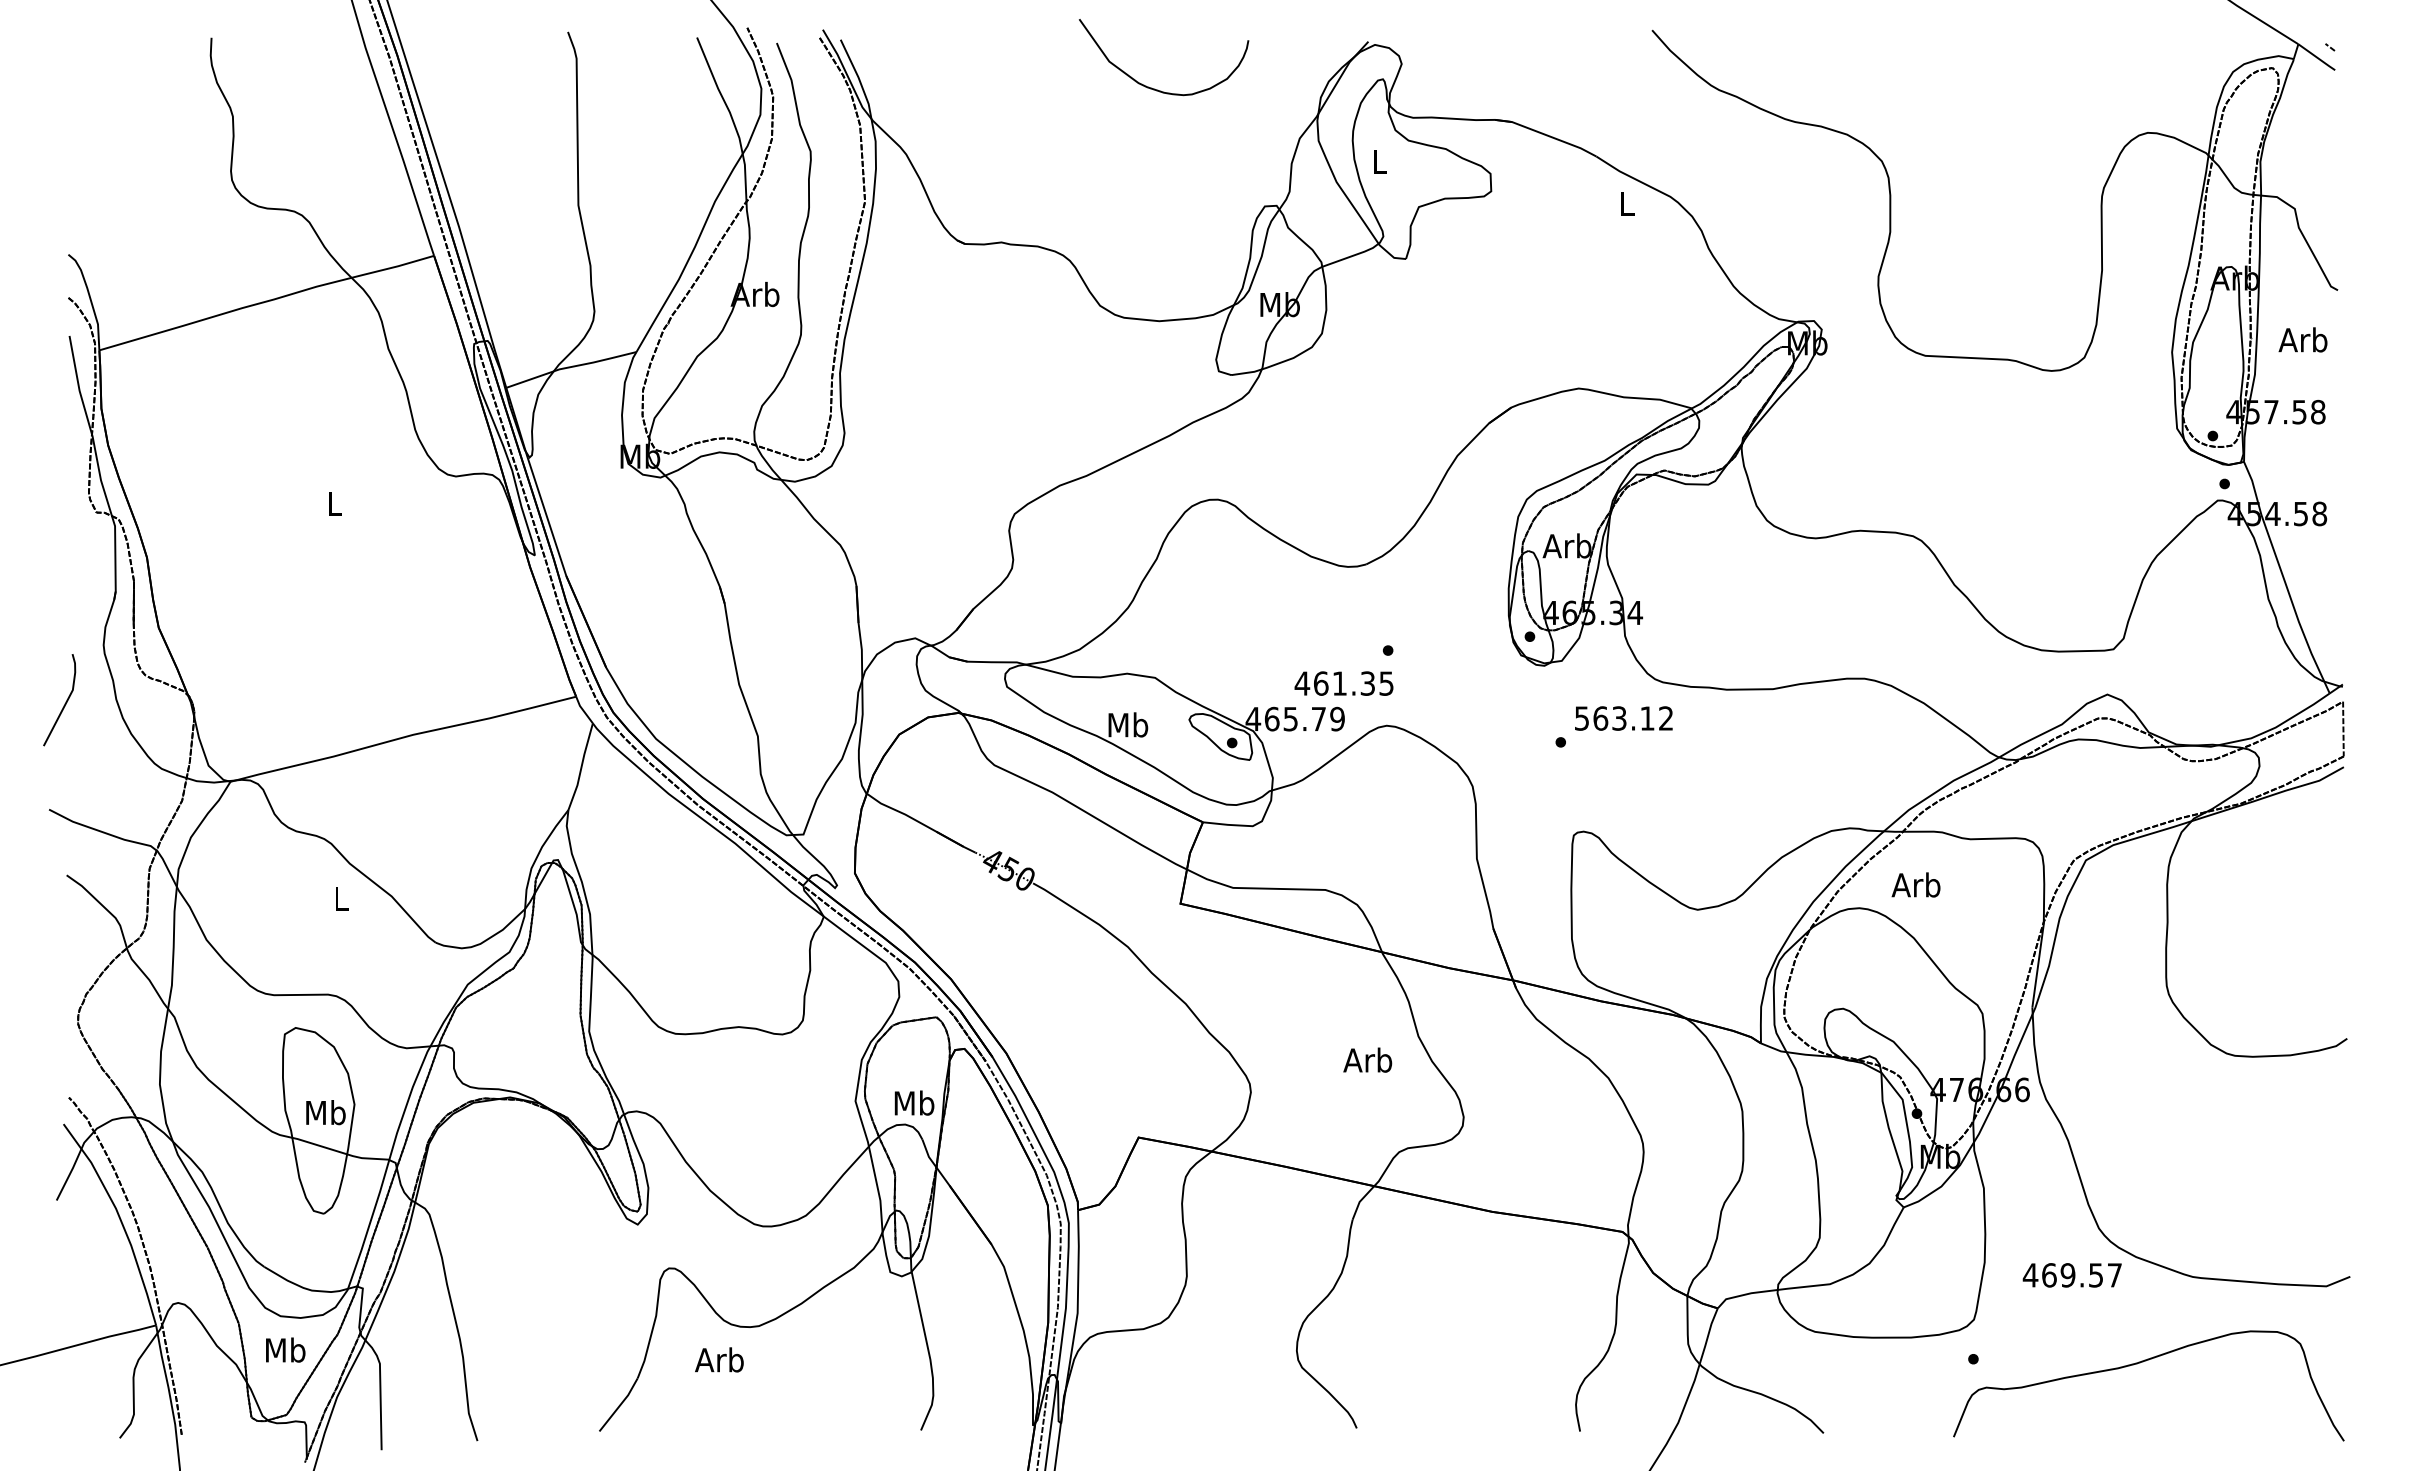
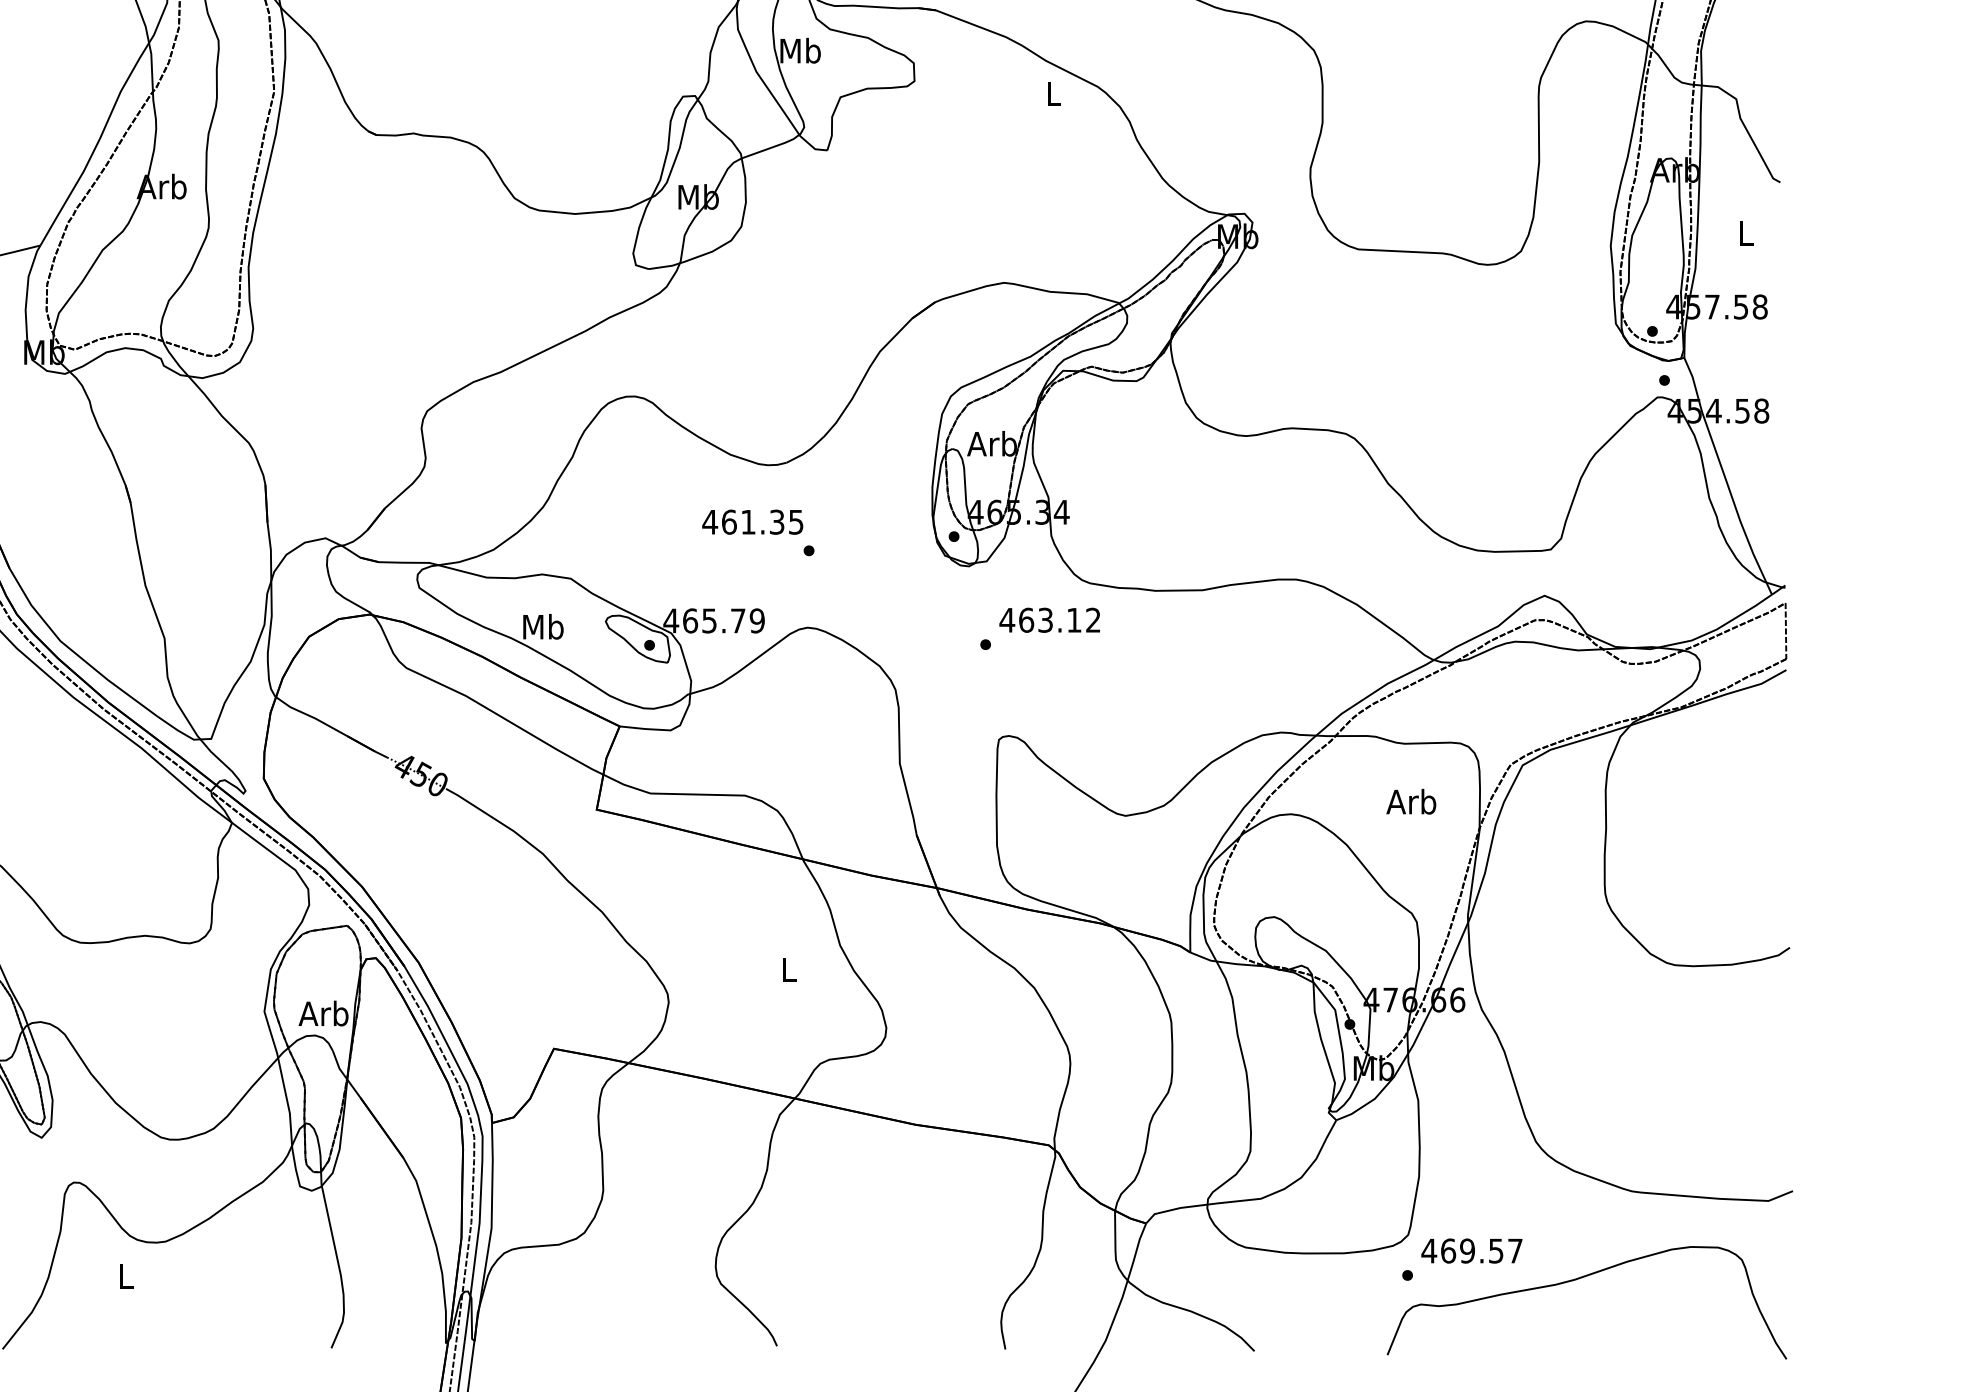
text: (1379, 161) -> (800, 50), L -> Mb
text: (2302, 339) -> (1744, 232), Arb -> L
text: (1343, 683) -> (752, 522), moved
text: (1581, 718) -> (1006, 620), 563.12 -> 463.12
text: (1915, 884) -> (1410, 801), moved
text: (1367, 1059) -> (787, 968), Arb -> L
text: (913, 1102) -> (323, 1012), Mb -> Arb
text: (2071, 1275) -> (1471, 1251), moved
text: (719, 1359) -> (125, 1275), Arb -> L

